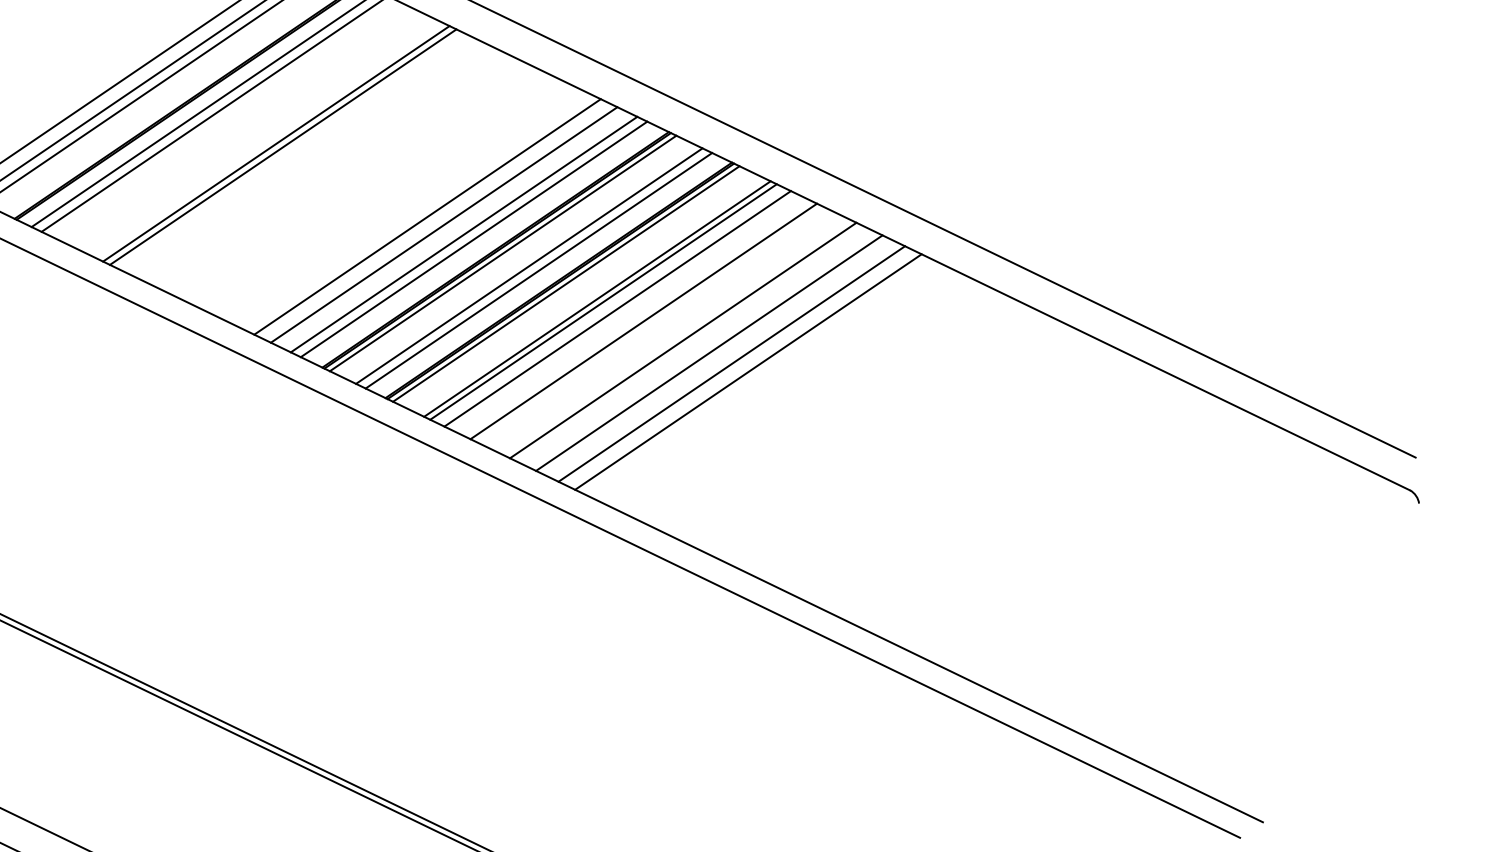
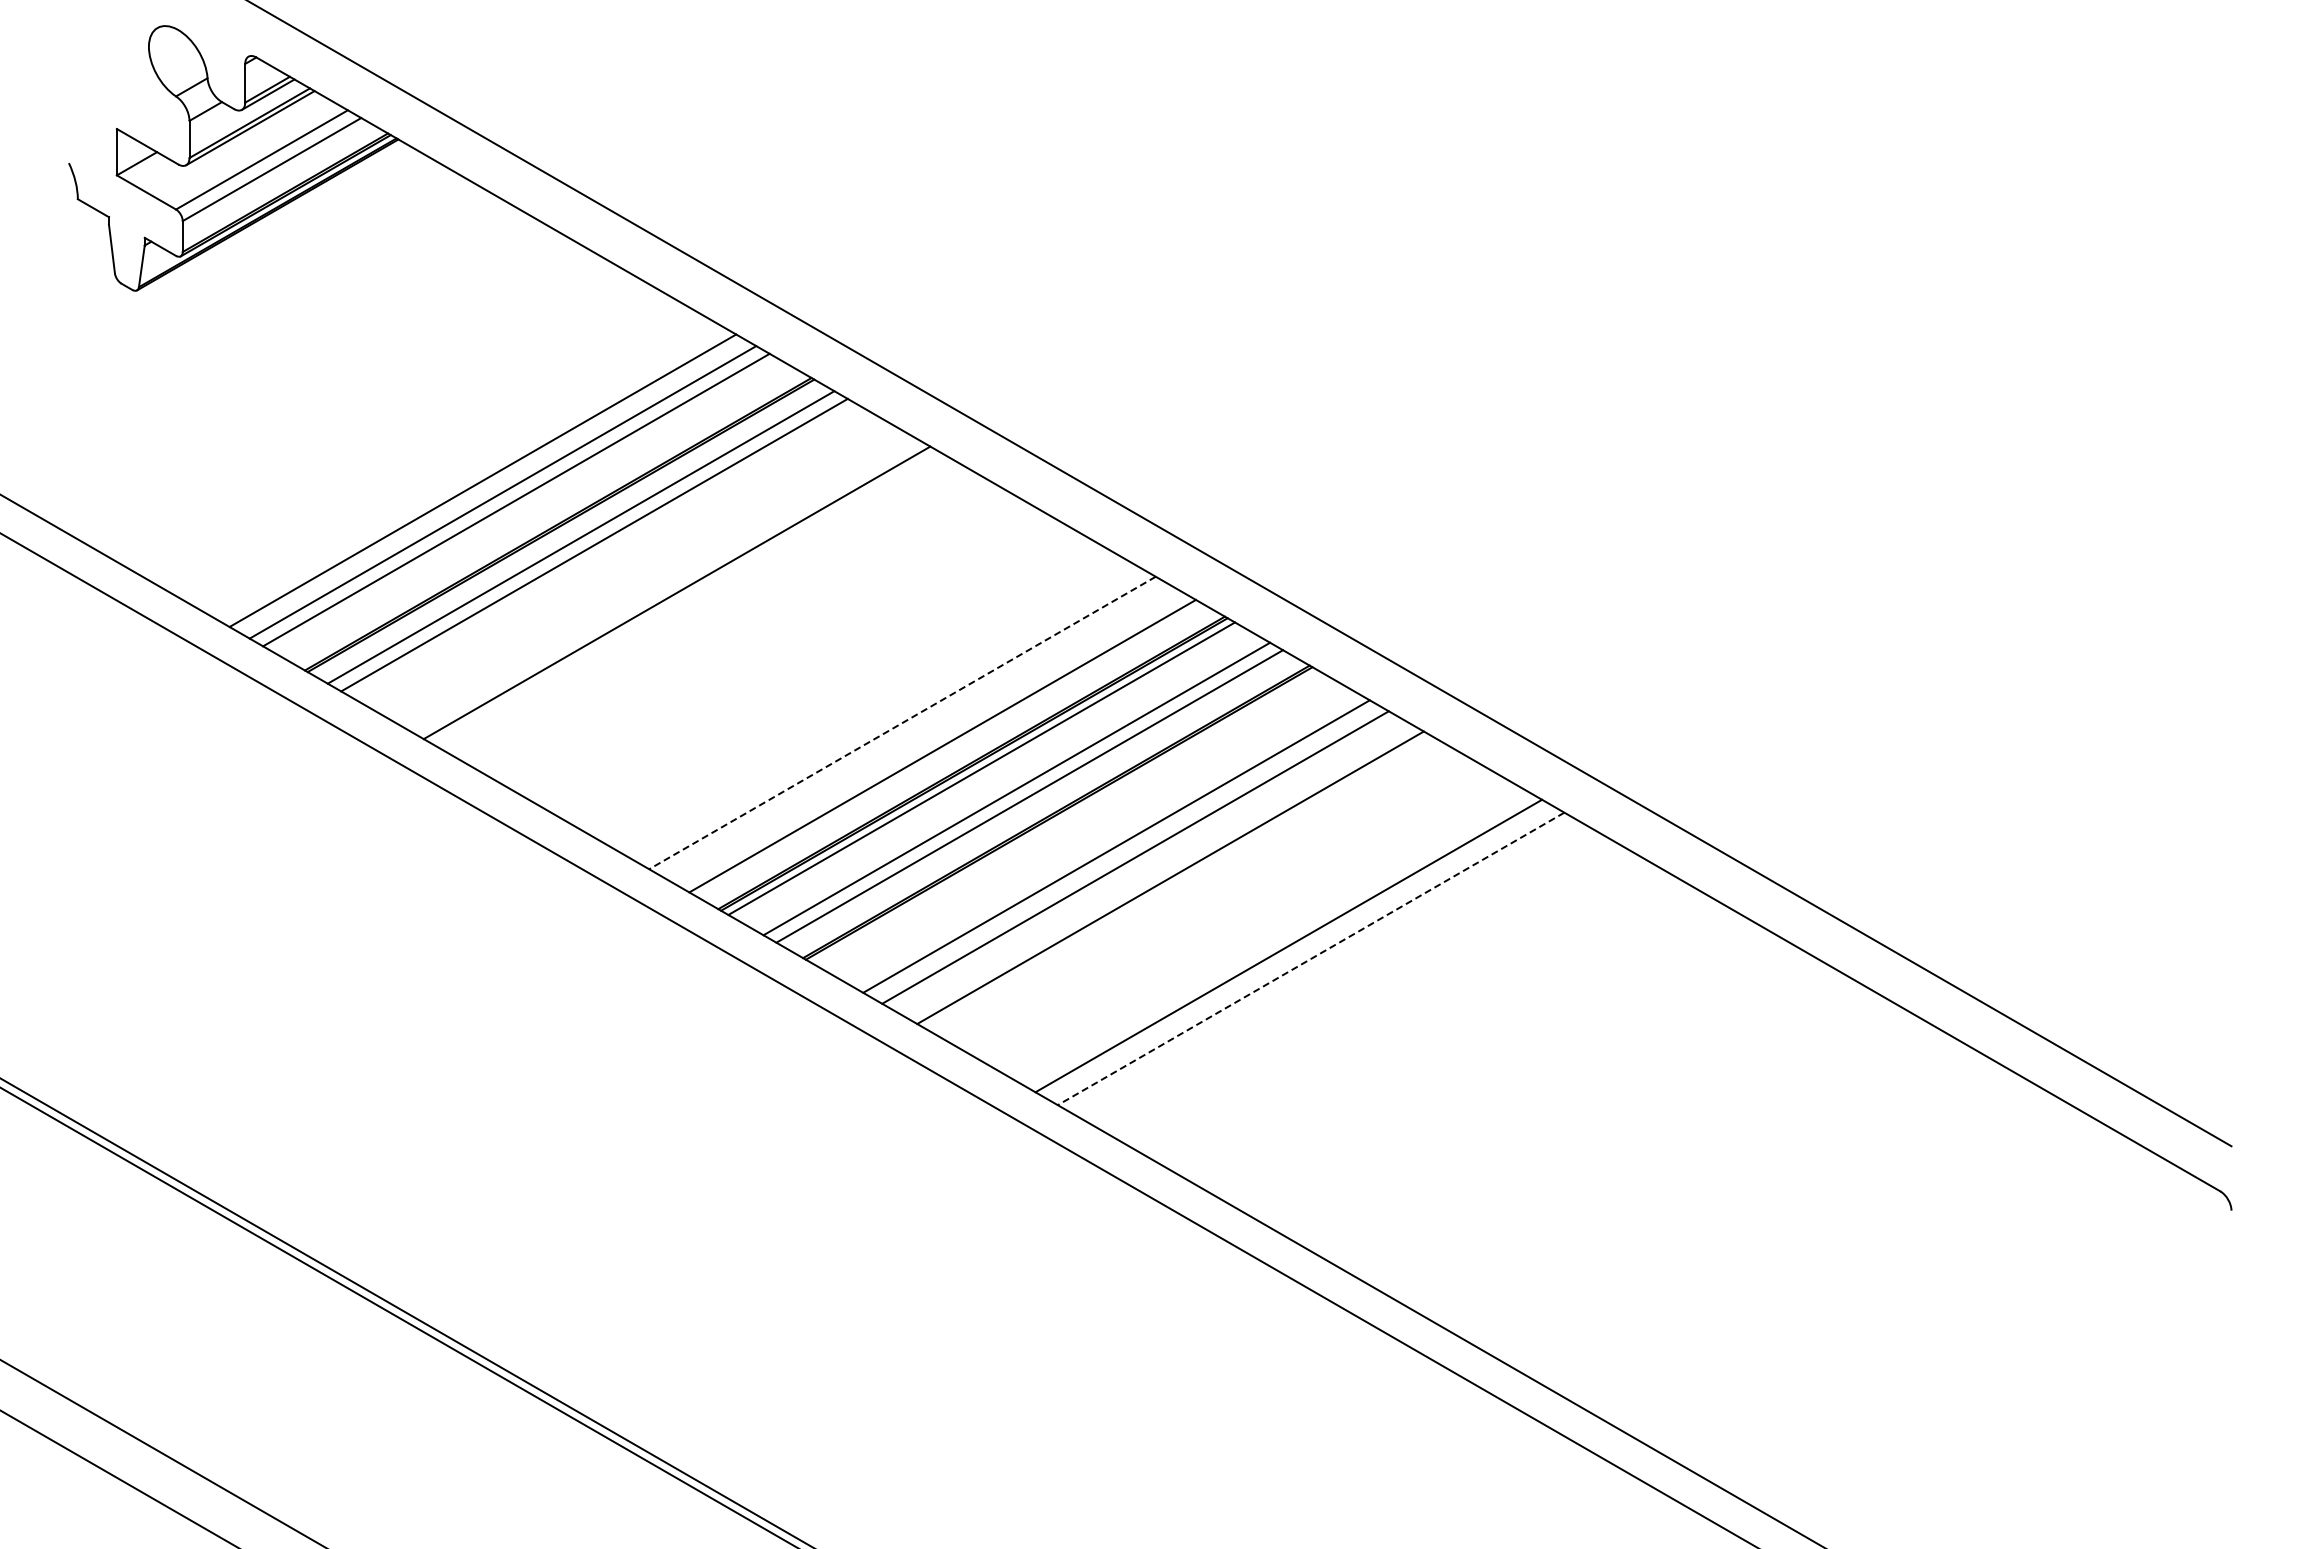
line: (283, 146) -> (686, 597), removed
line: (427, 216) -> (879, 709), removed
line: (444, 225) -> (902, 723), solid -> dashed
line: (463, 234) -> (928, 738), removed
line: (566, 283) -> (1066, 817), removed
line: (597, 298) -> (1108, 841), removed
line: (683, 340) -> (1223, 908), removed
line: (709, 353) -> (1258, 928), removed
line: (748, 372) -> (1310, 959), solid -> dashed

